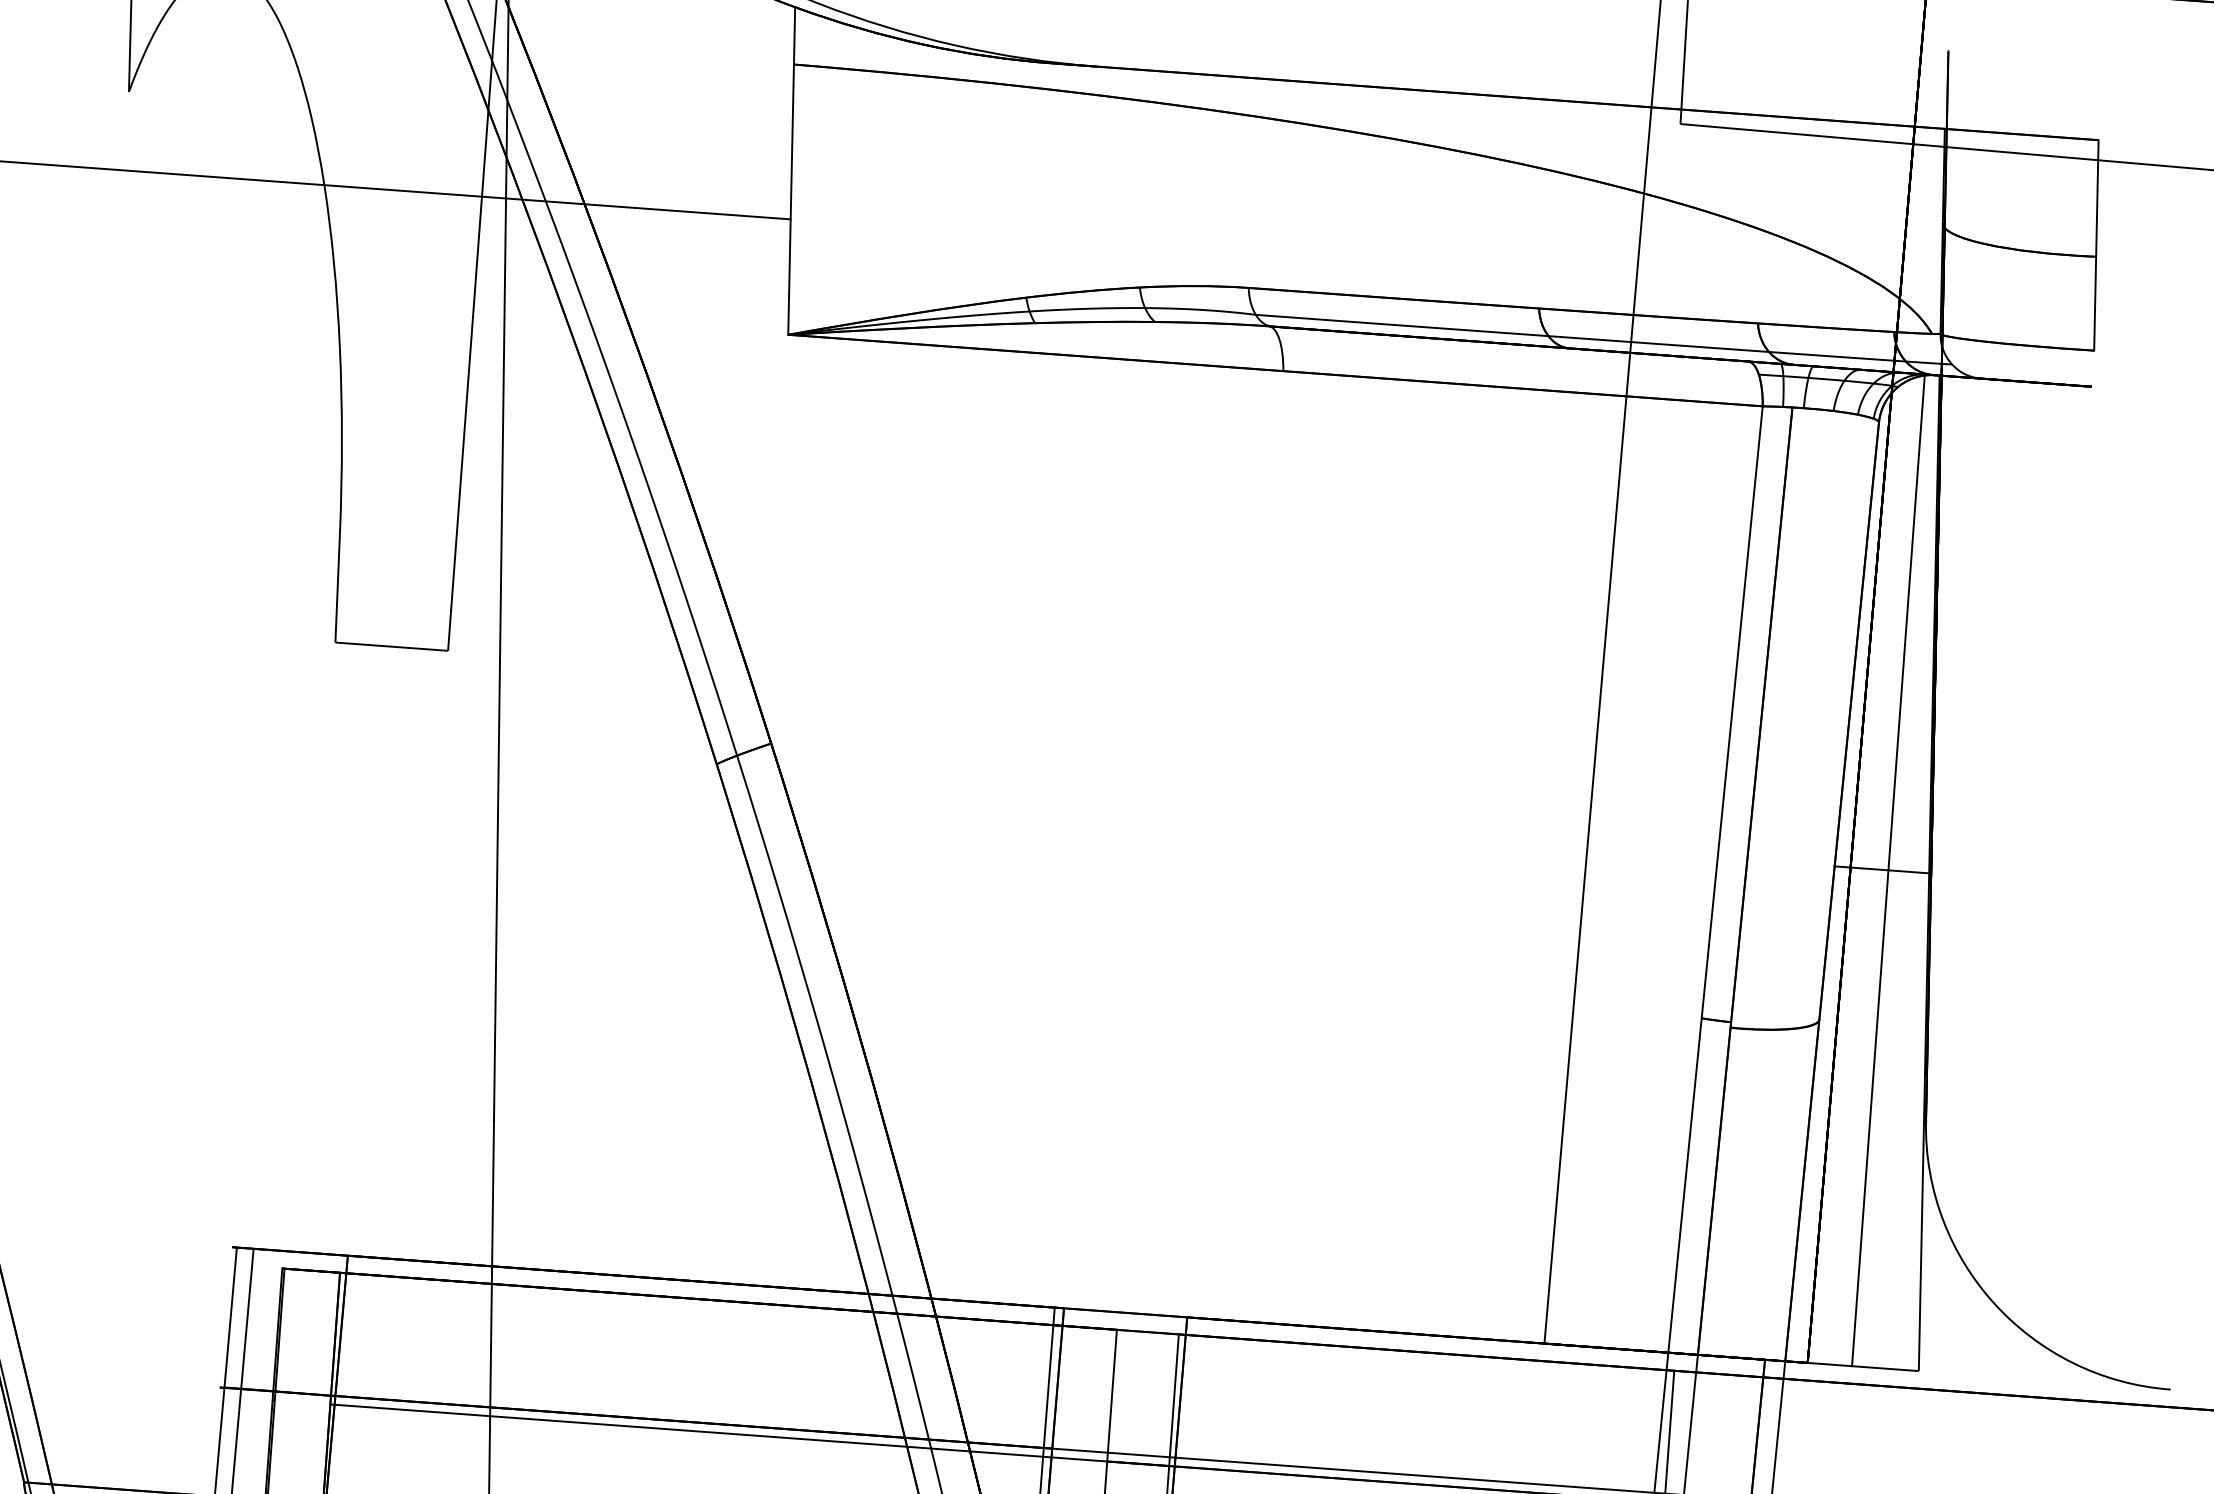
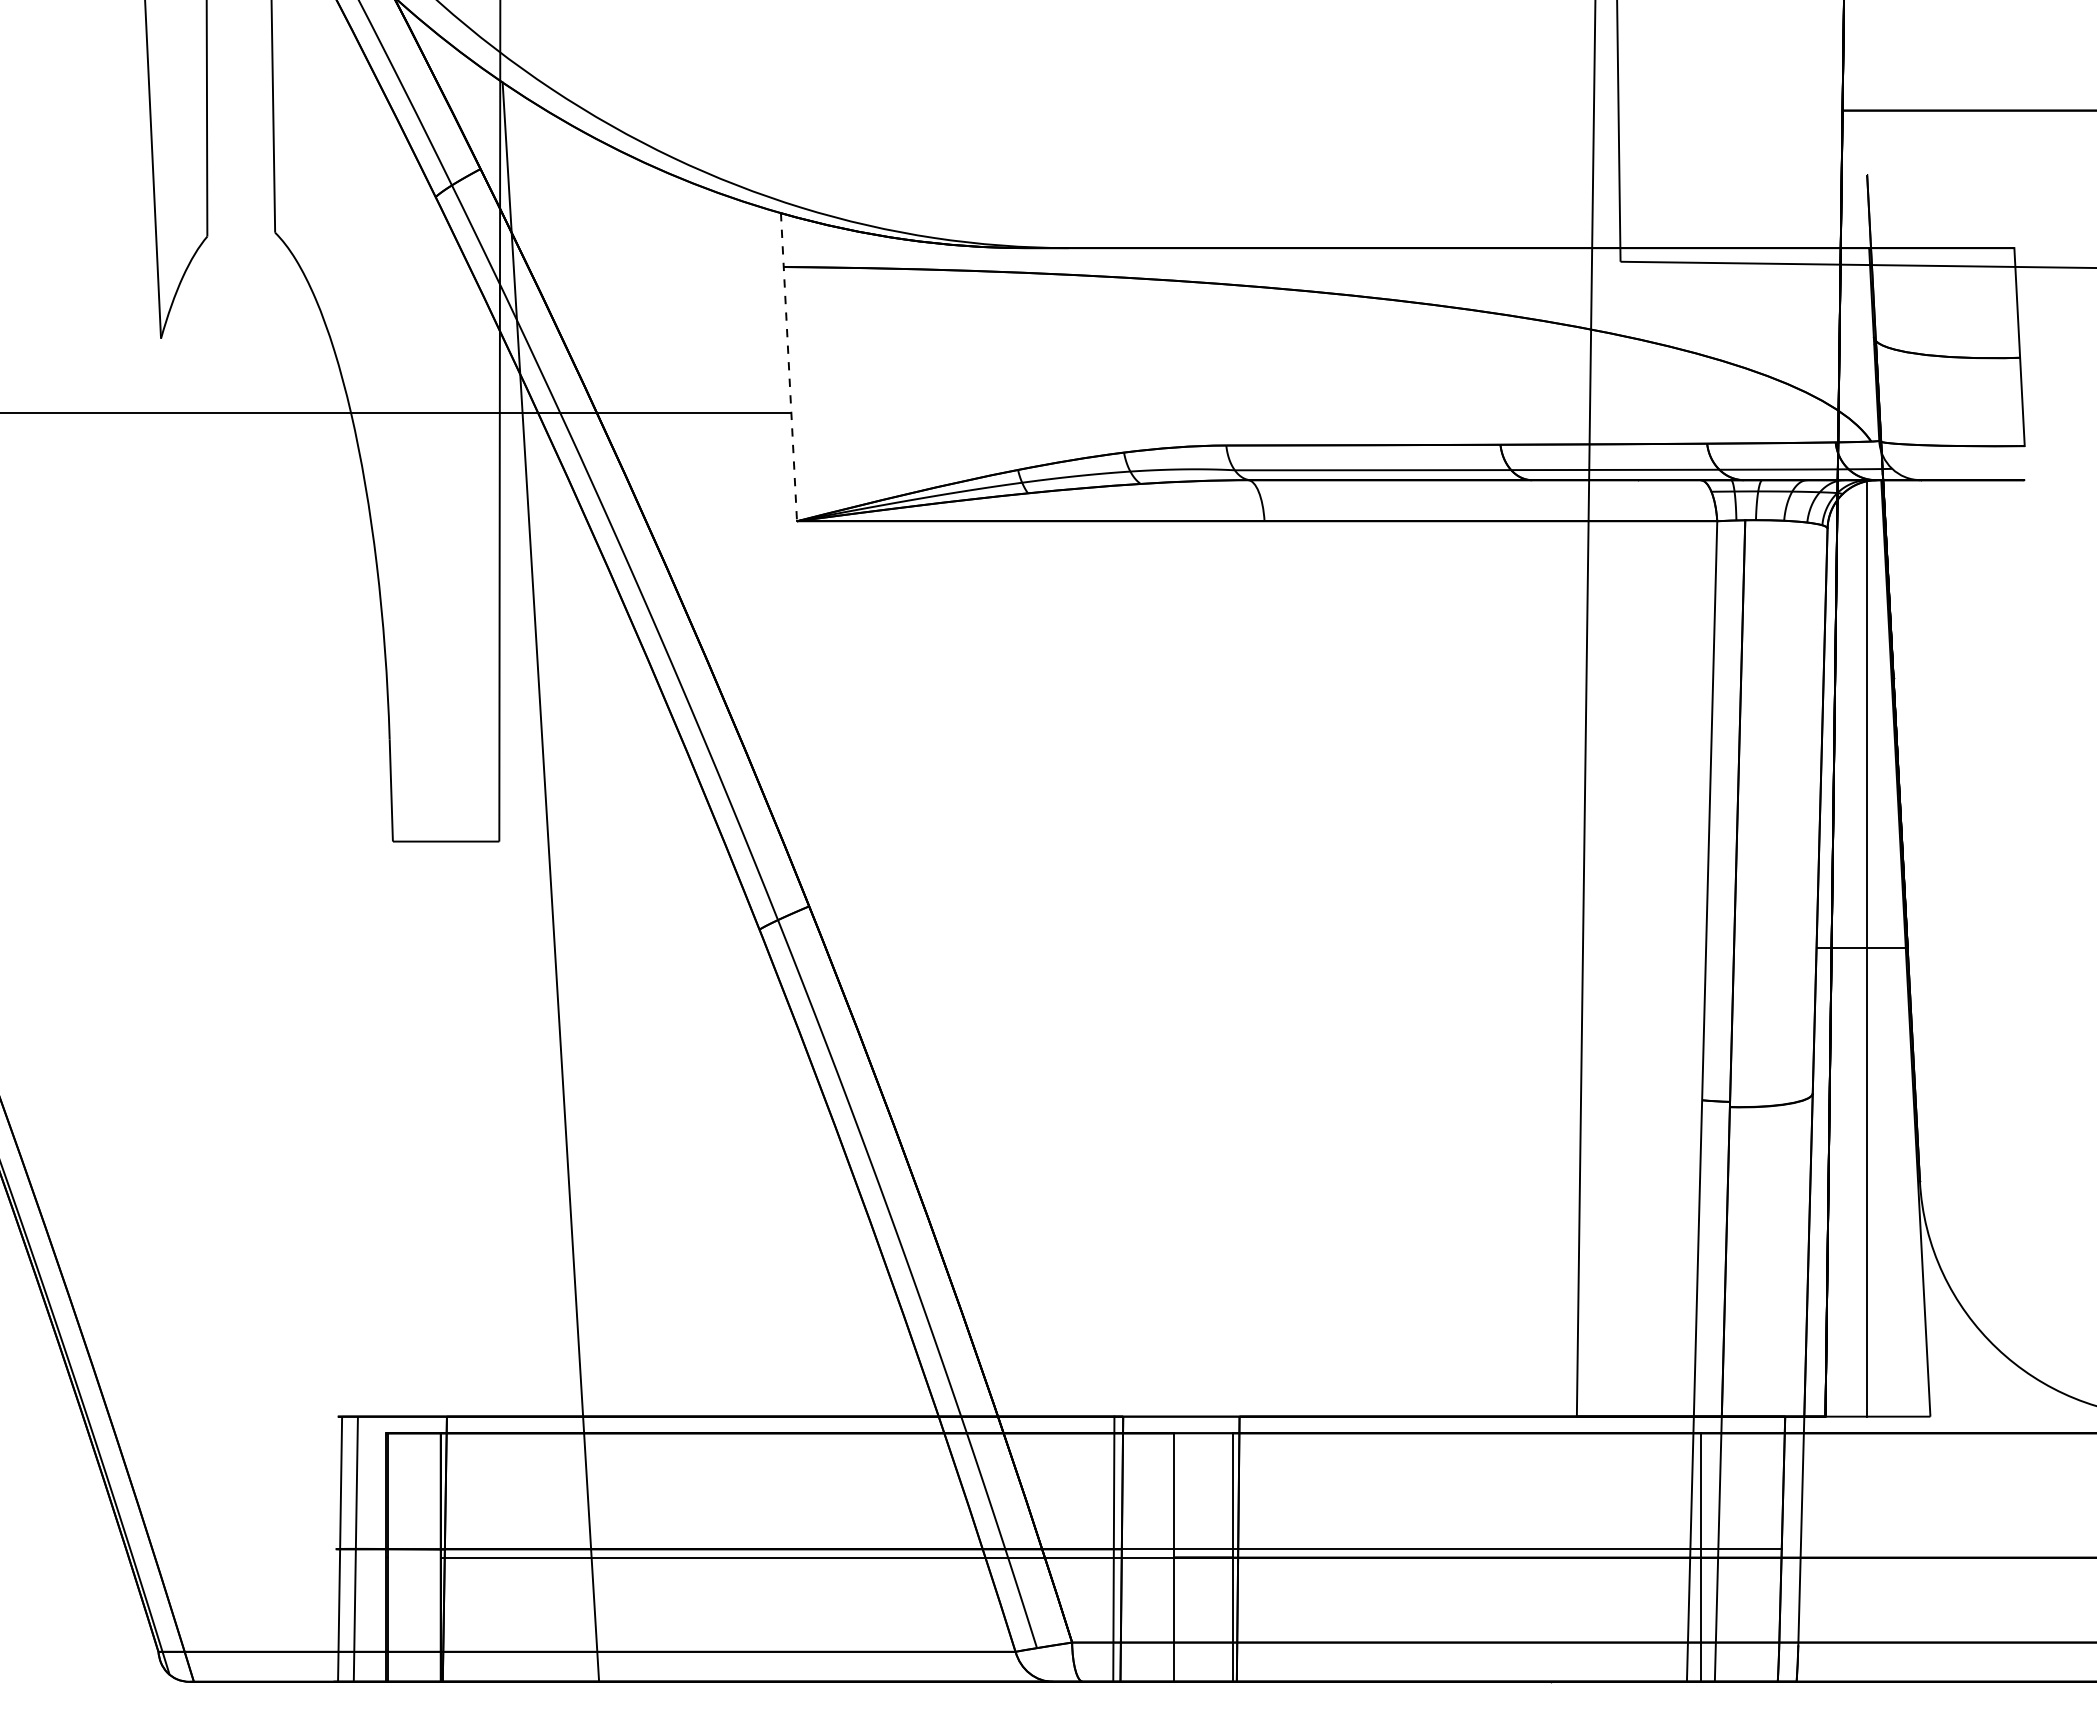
line: (792, 171) -> (789, 367), solid -> dashed

